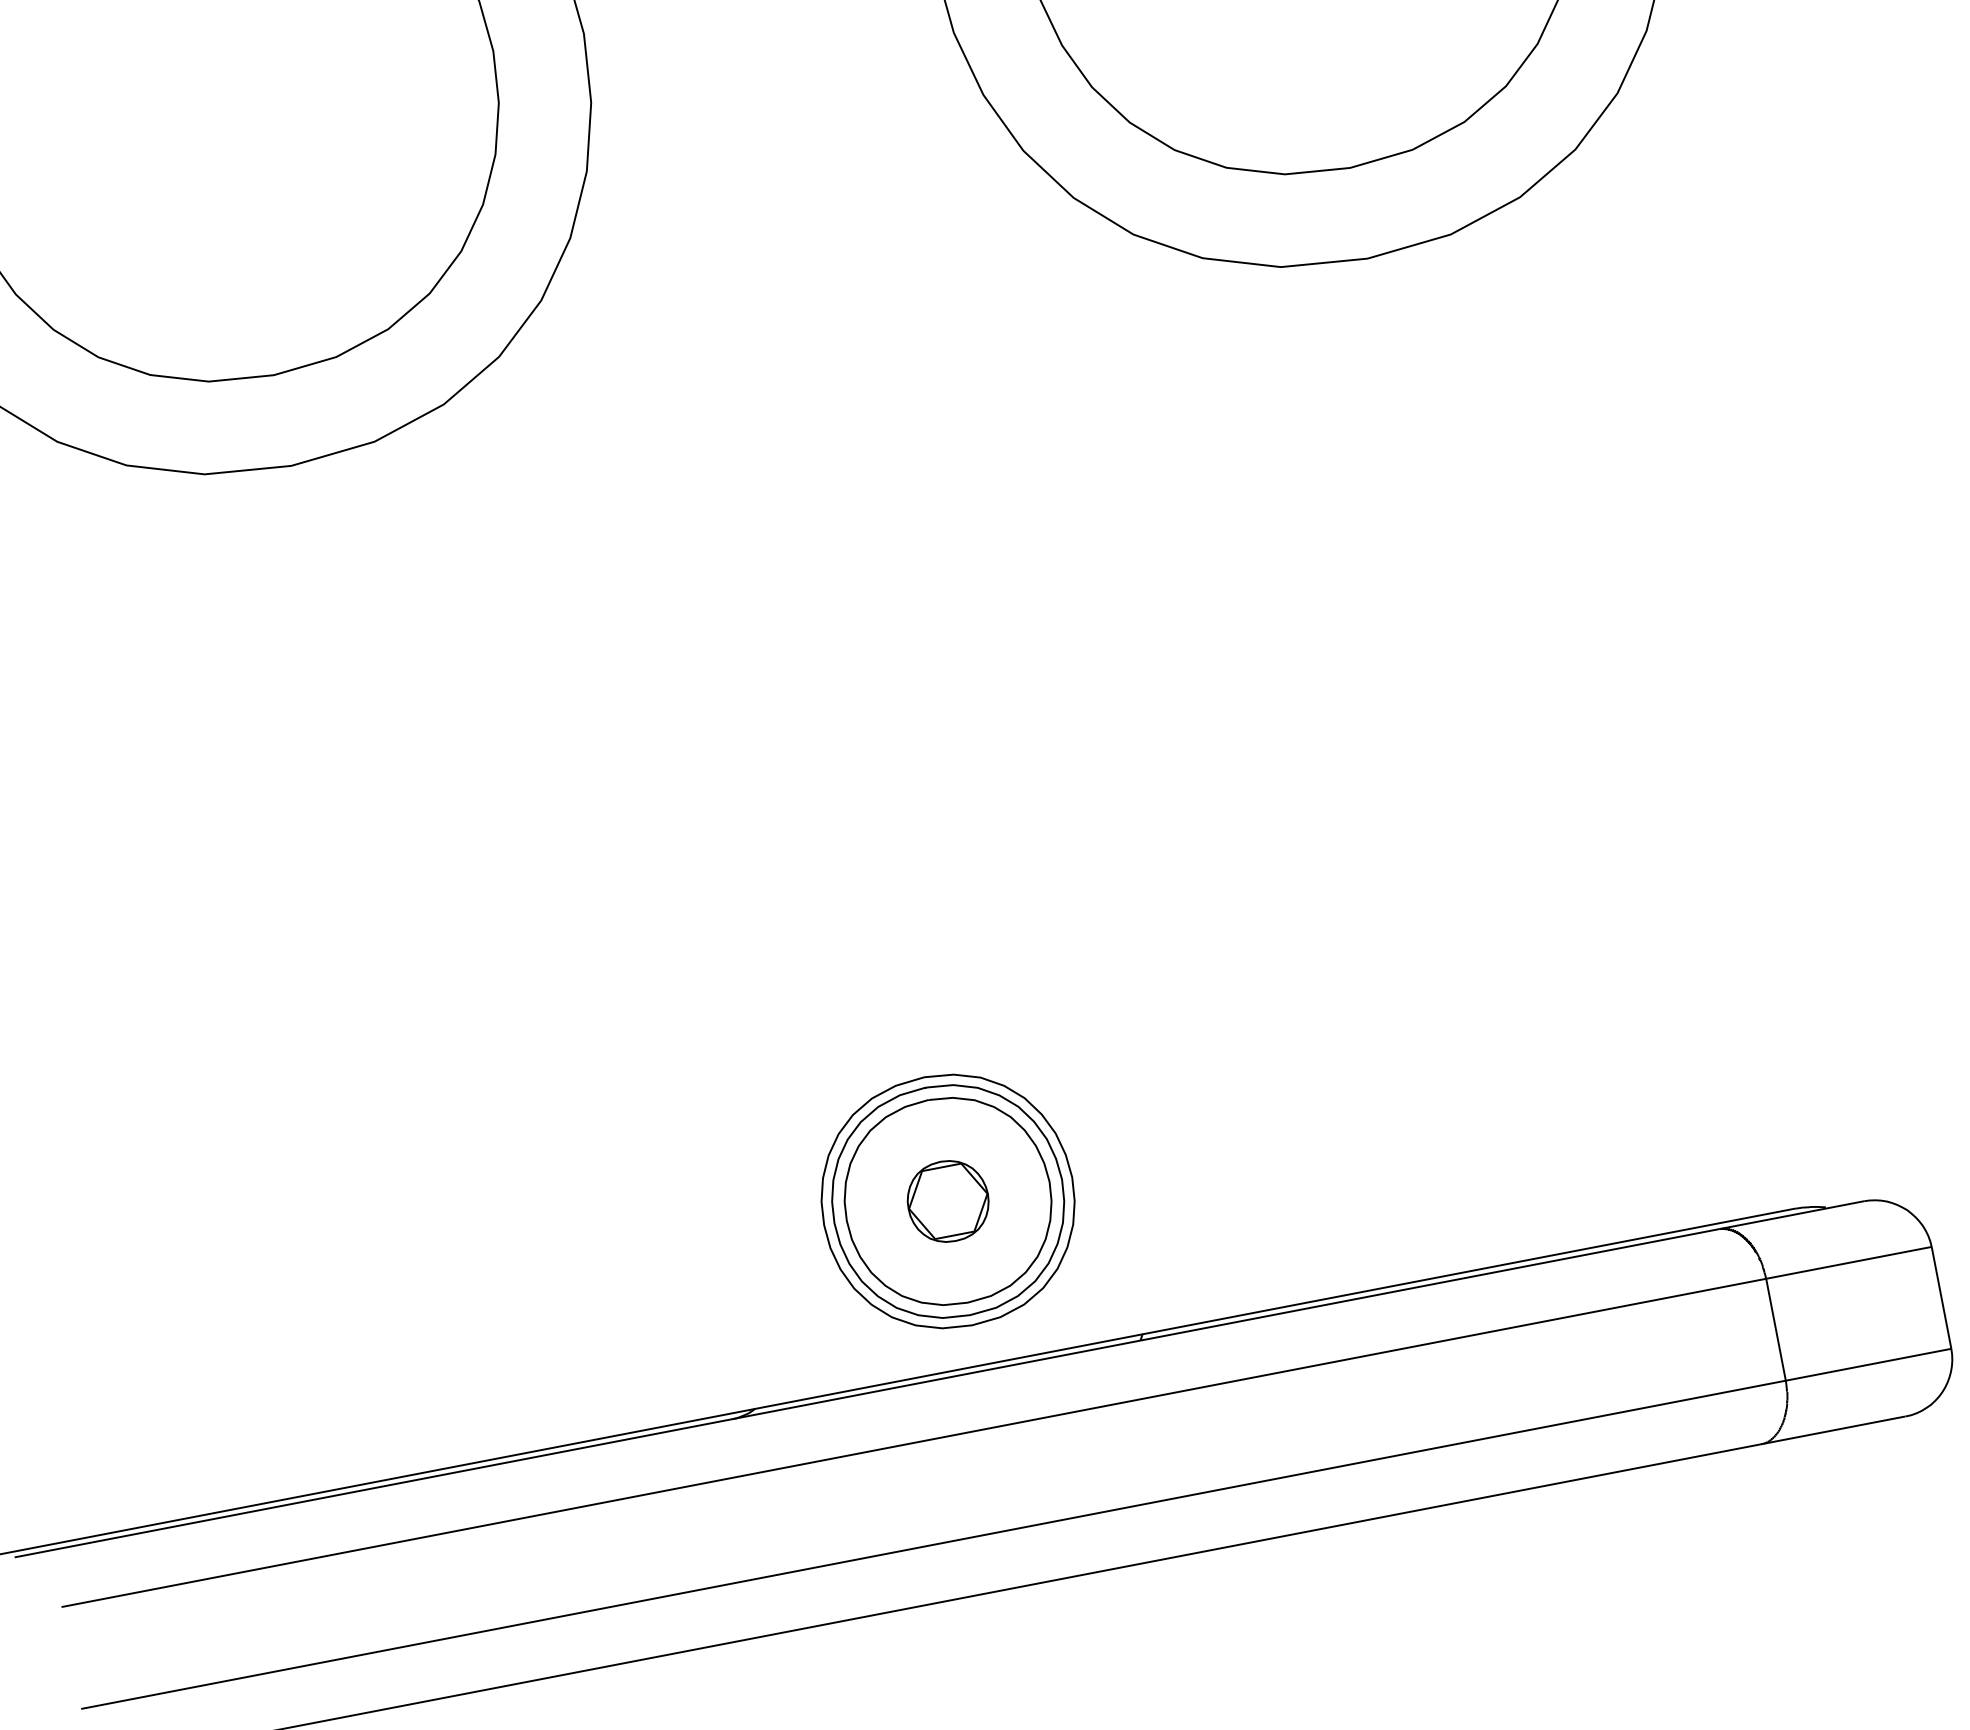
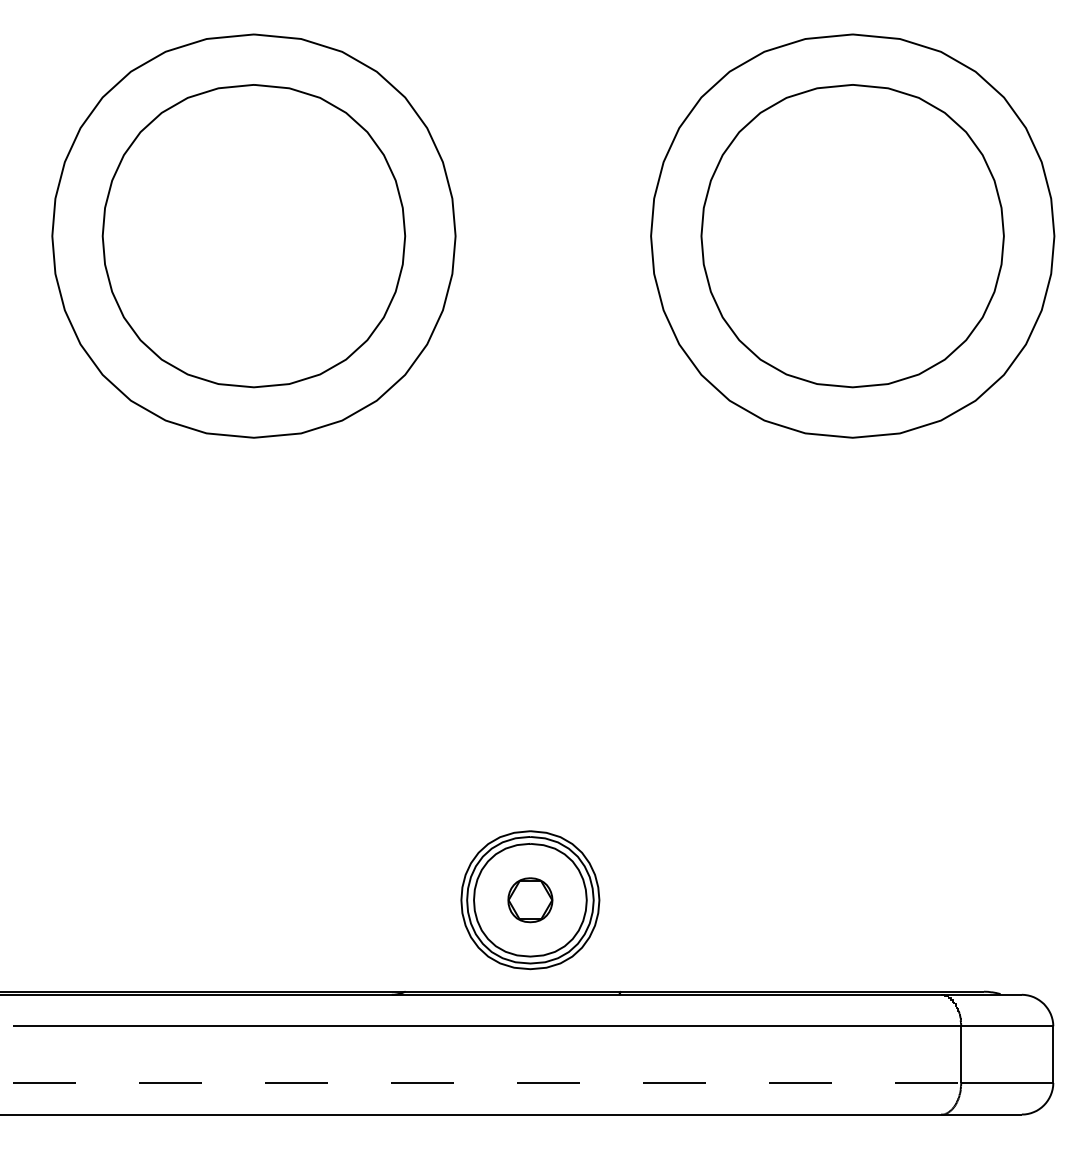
line: (934, 1543) -> (487, 1082), solid -> dashed

